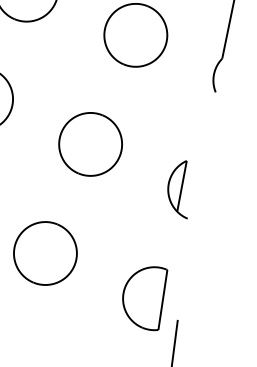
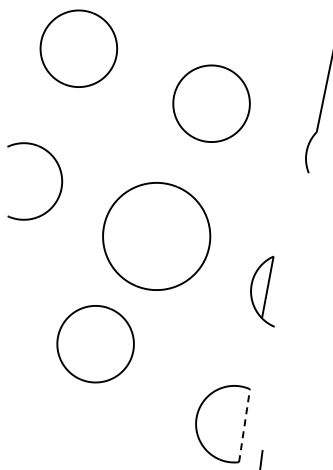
part: (90, 144) -> (156, 236), size x1.4
part: (45, 253) -> (95, 344), moved
line: (162, 299) -> (244, 425), solid -> dashed

